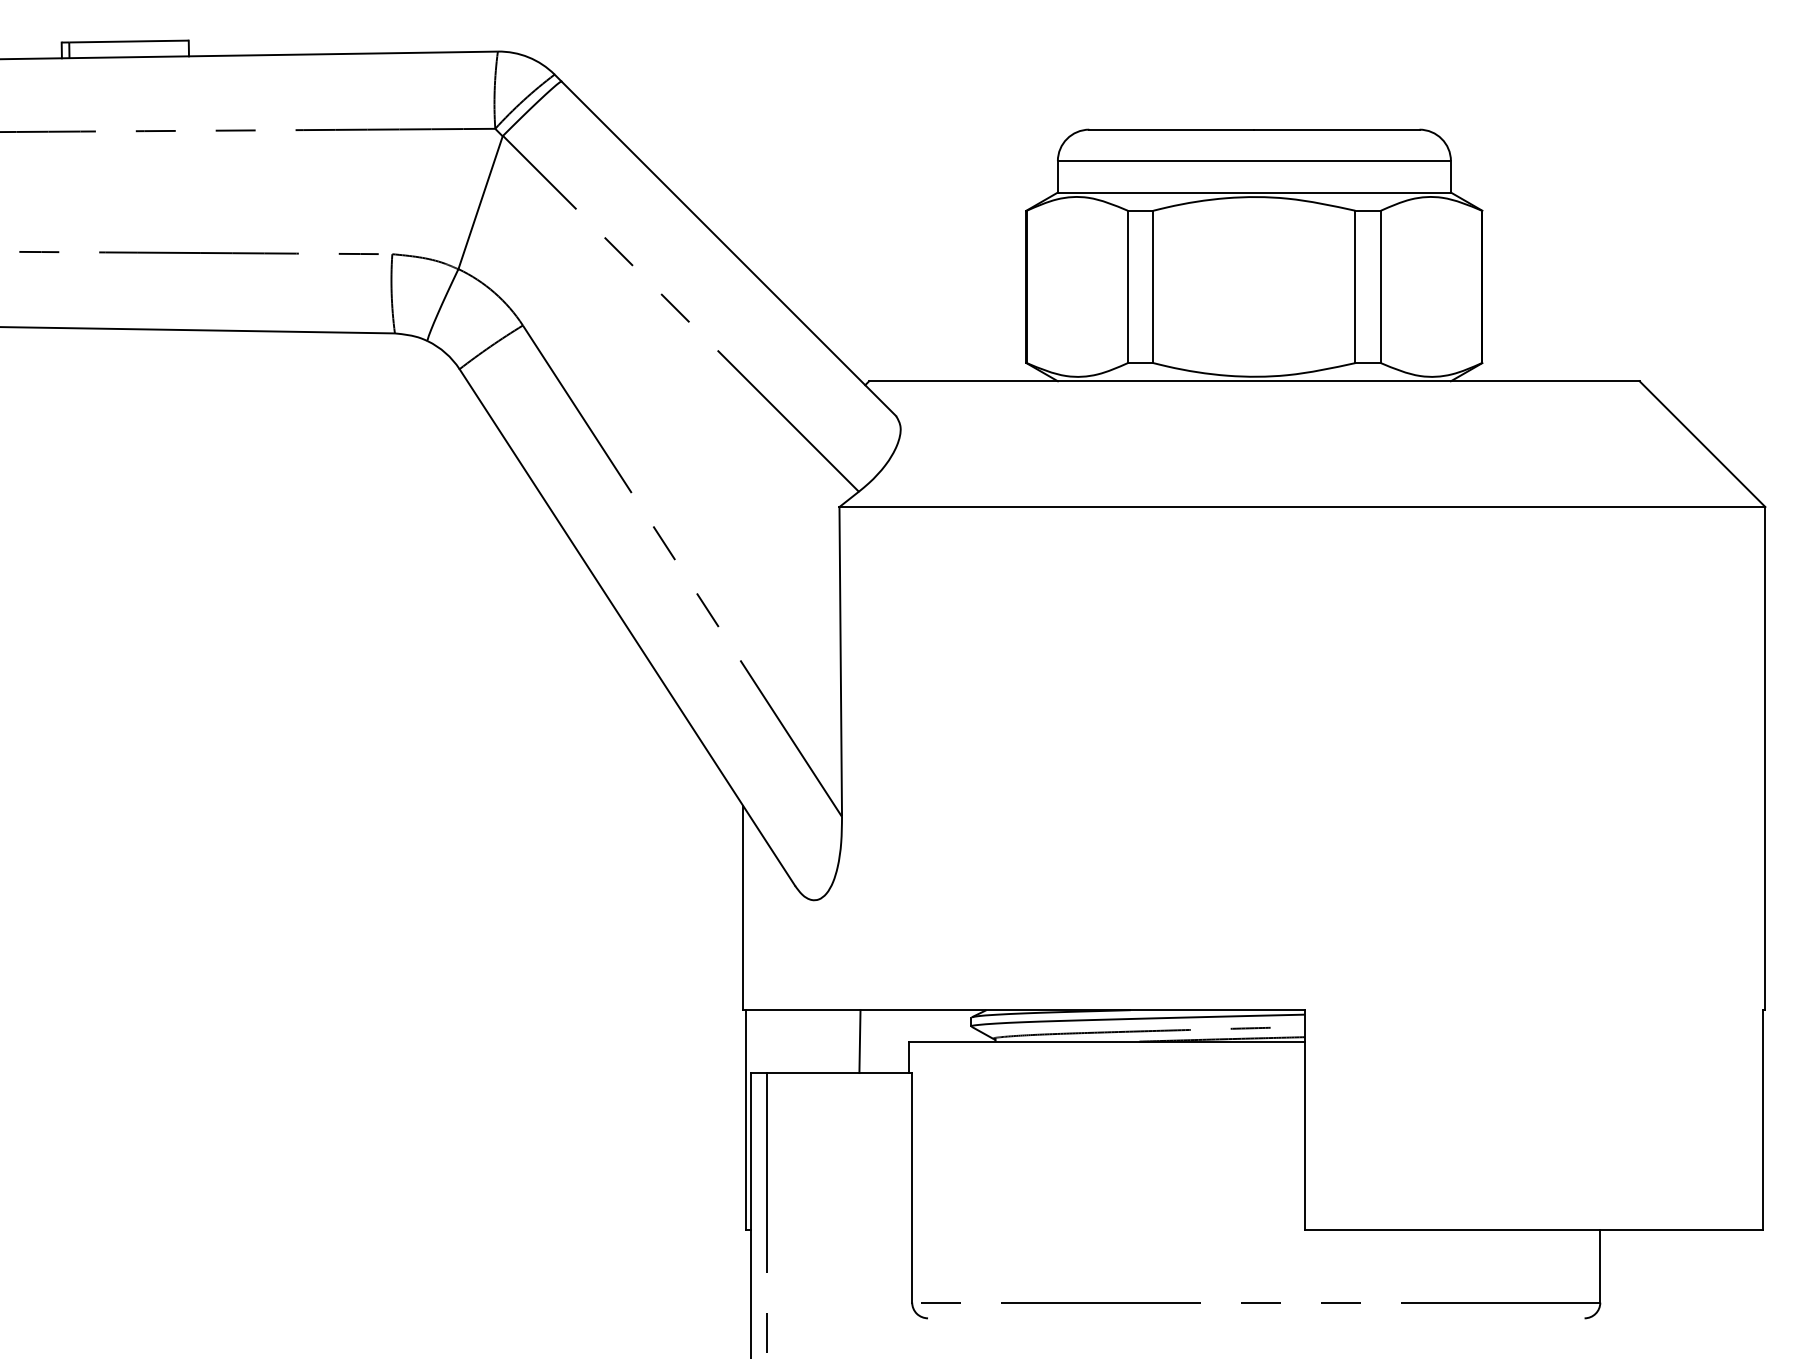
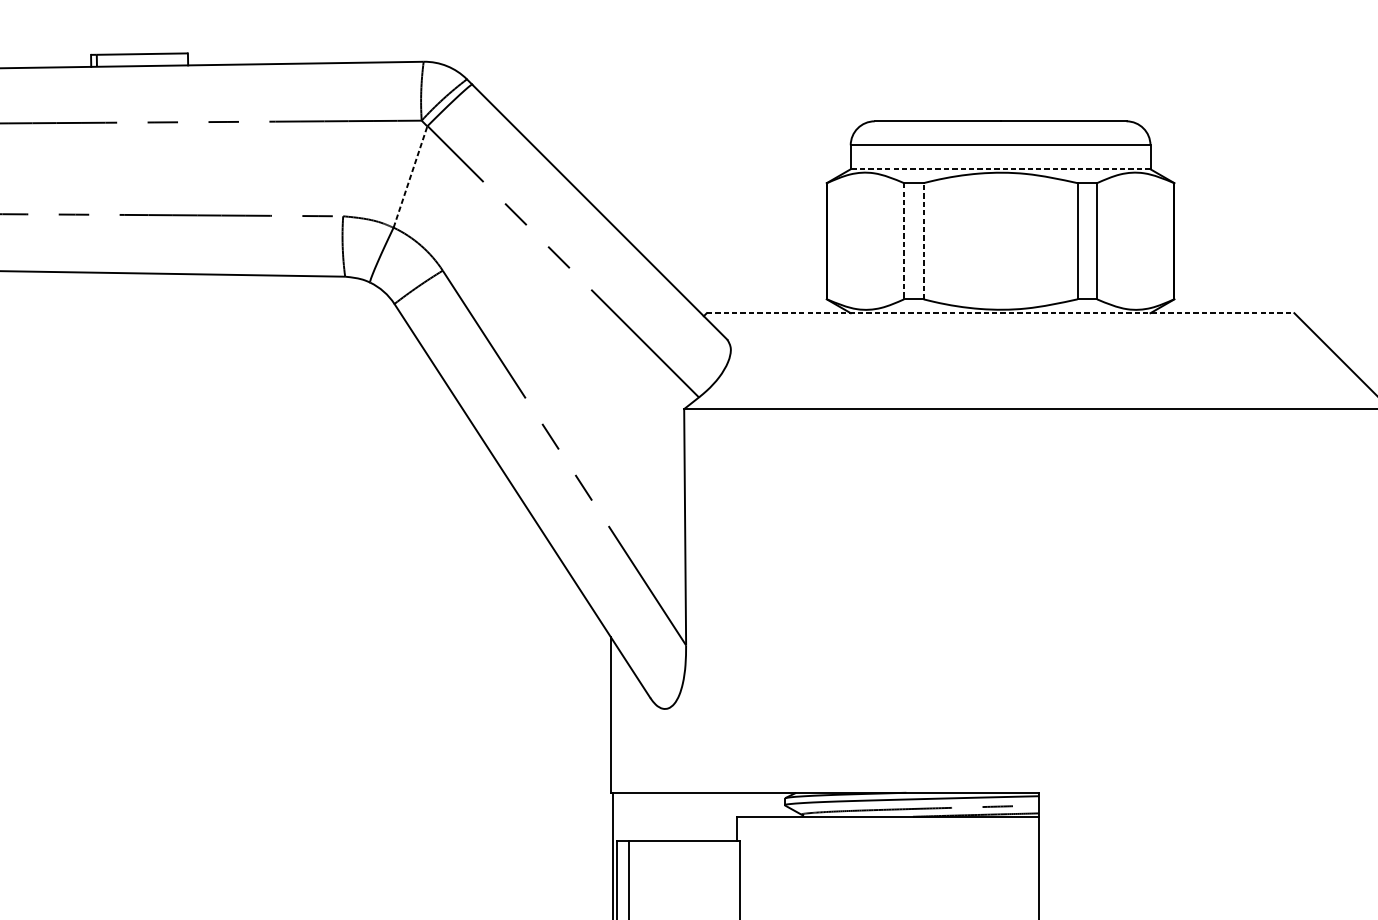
line: (1254, 192) -> (1000, 169), solid -> dashed
line: (480, 202) -> (410, 176), solid -> dashed
line: (1153, 286) -> (923, 240), solid -> dashed
line: (1127, 287) -> (903, 241), solid -> dashed
line: (1254, 381) -> (1000, 313), solid -> dashed
line: (859, 1041) -> (699, 816), removed

